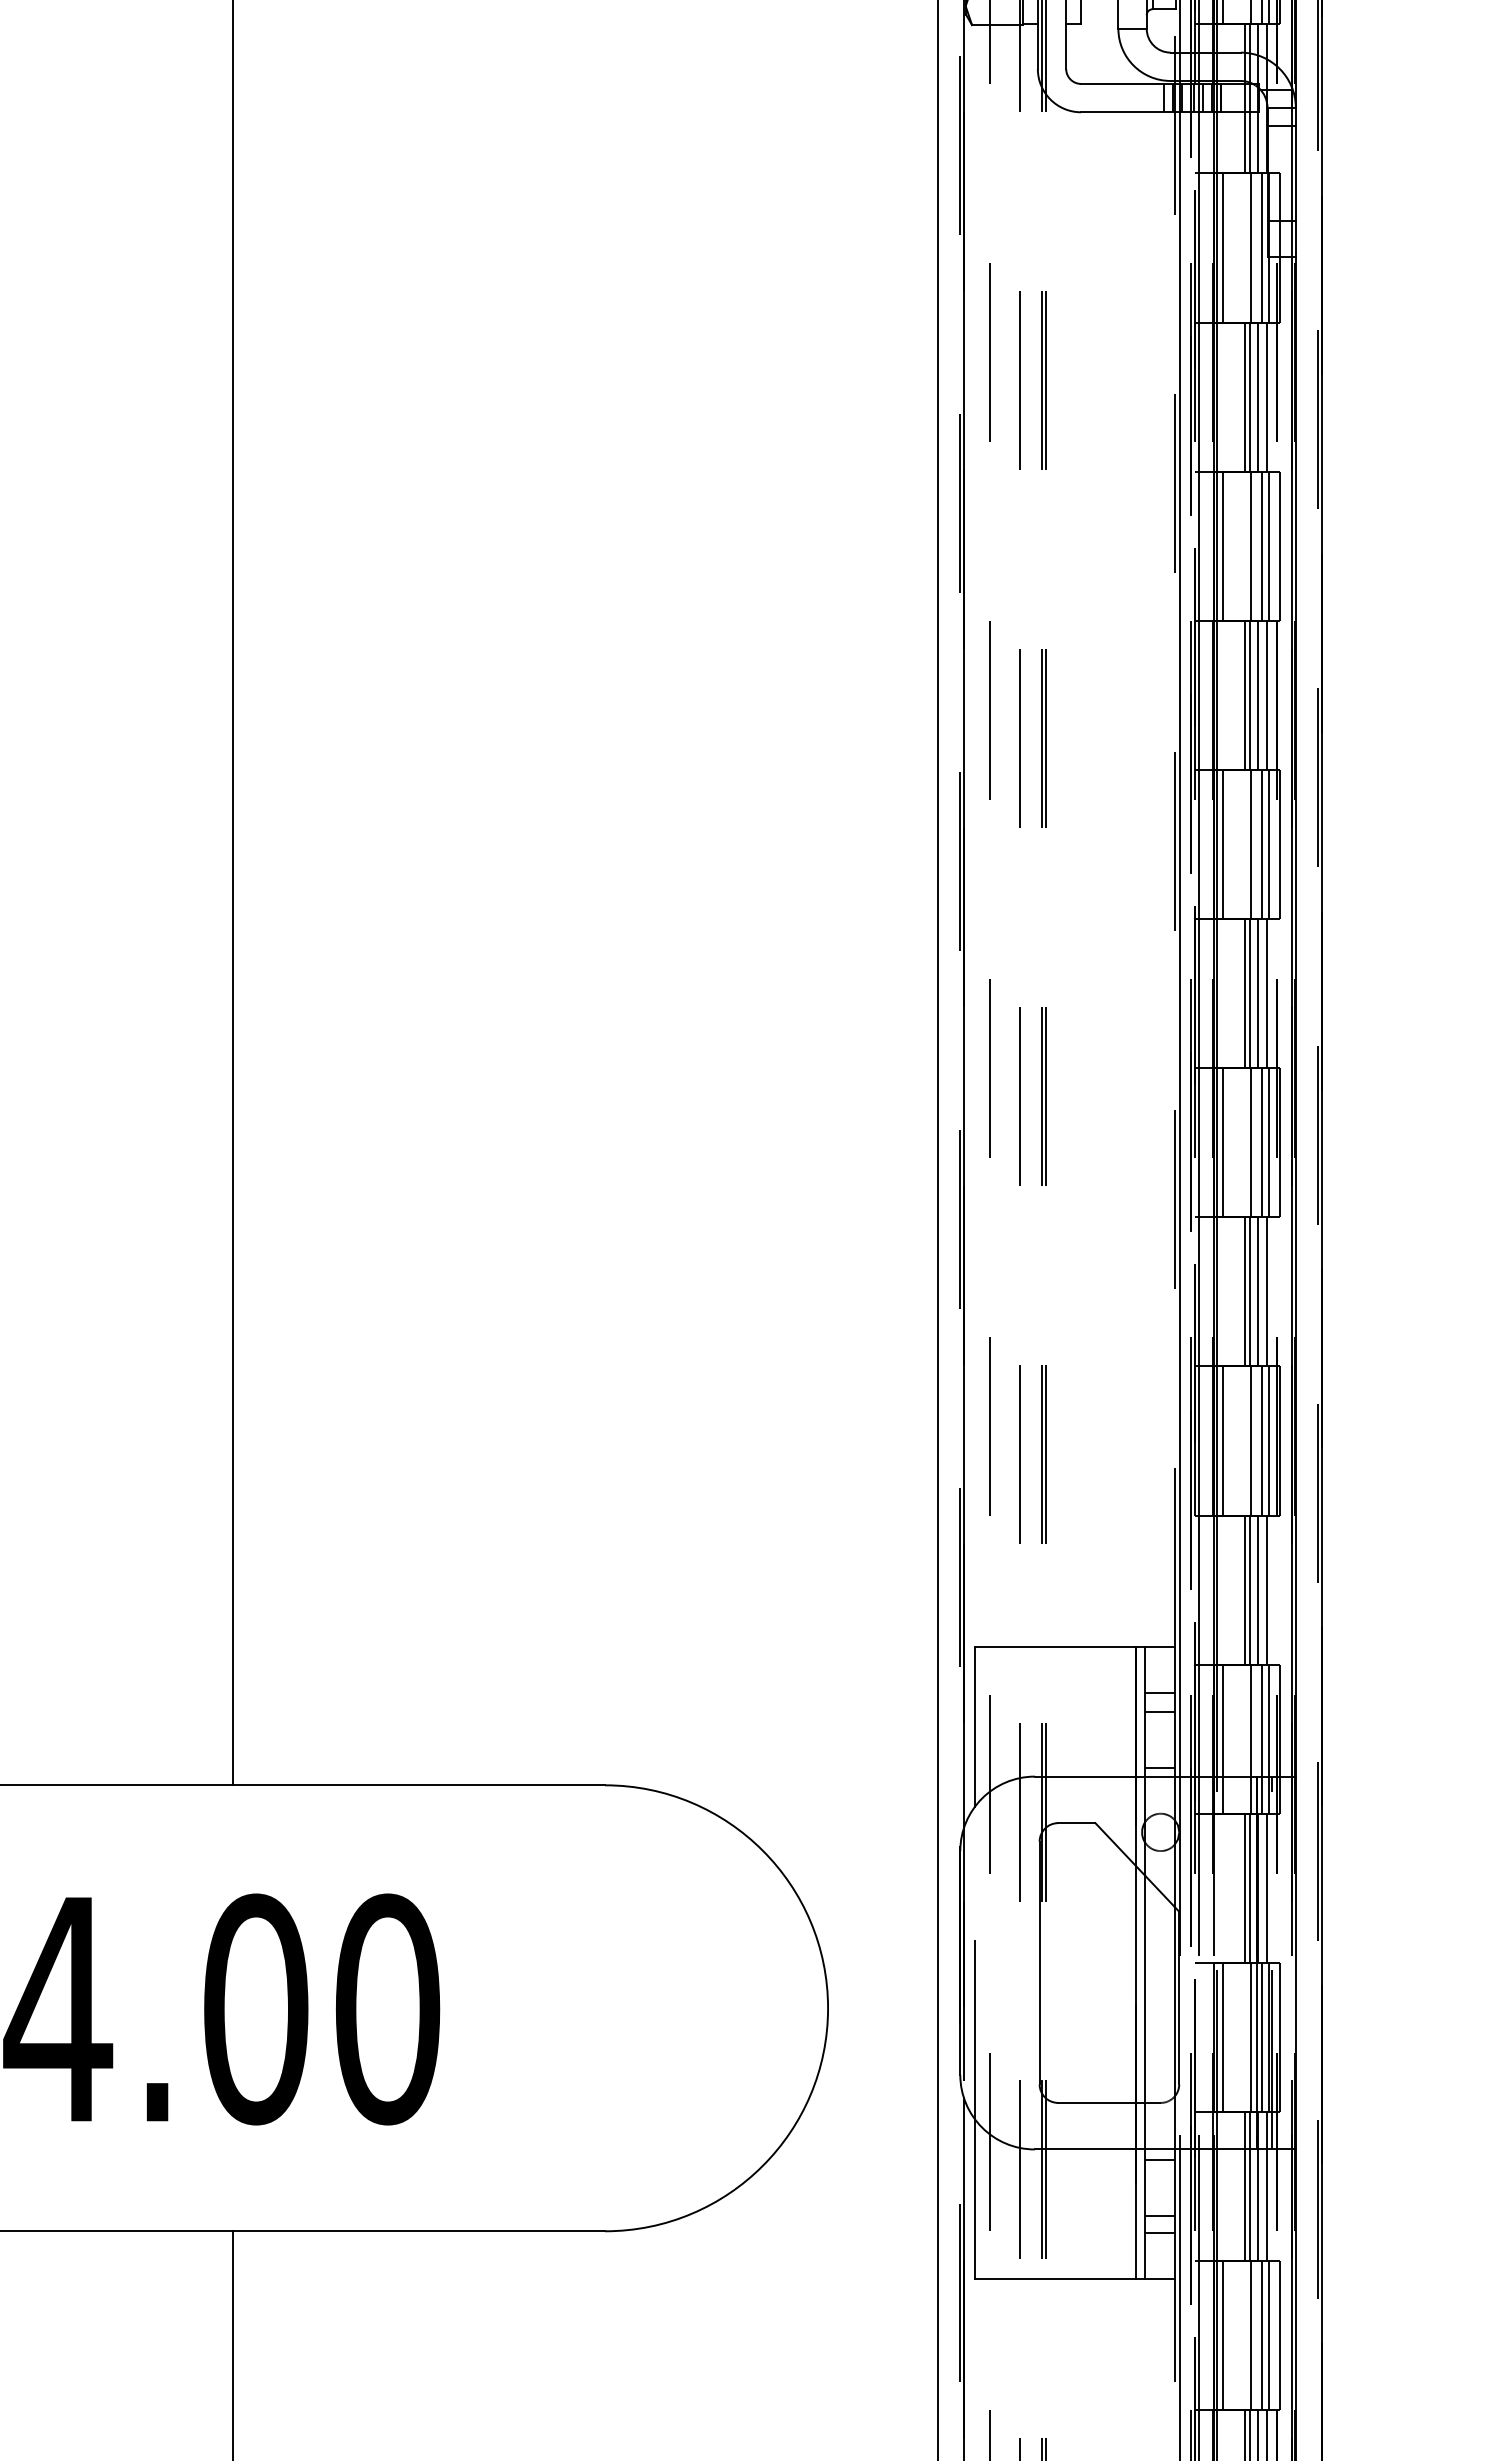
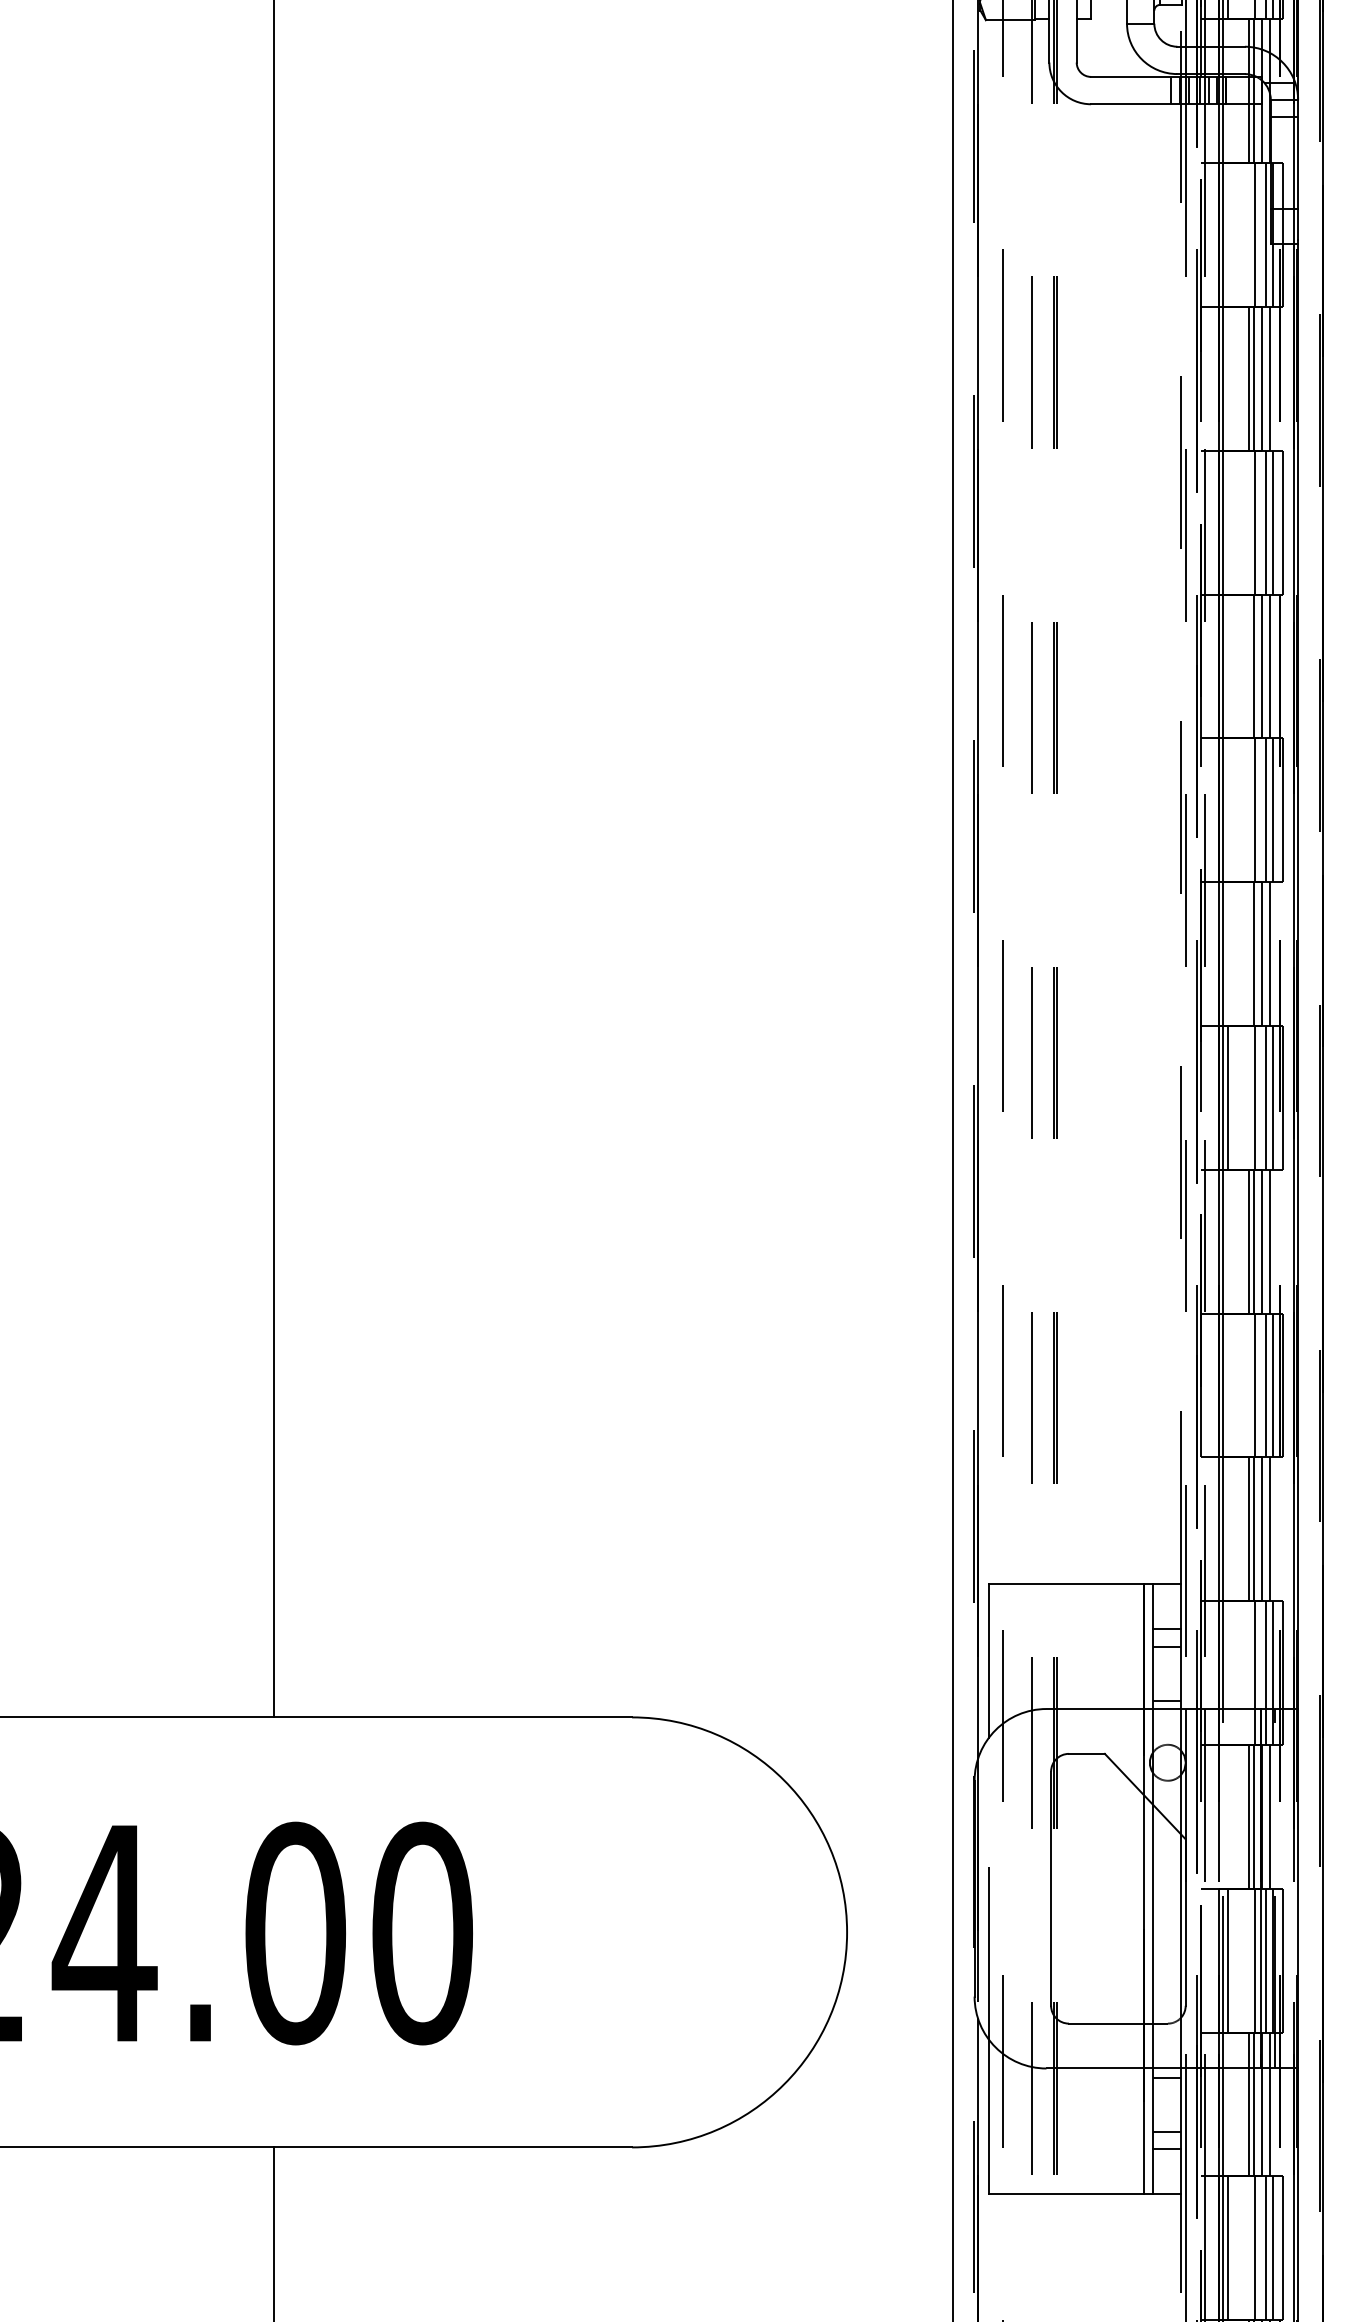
line: (1223, 247) -> (1228, 234), removed
line: (1223, 545) -> (1228, 521), removed
line: (1245, 694) -> (1249, 665), removed
line: (1223, 844) -> (1228, 810), removed
line: (1180, 944) -> (1186, 906), solid -> dashed
line: (1199, 944) -> (1205, 906), solid -> dashed
line: (1245, 993) -> (1249, 953), removed
line: (1223, 1440) -> (1228, 1384), removed
line: (1223, 1738) -> (1228, 1672), removed

